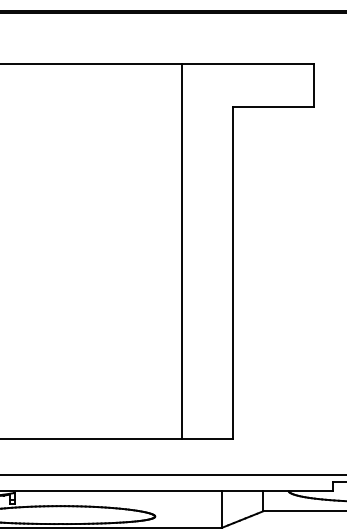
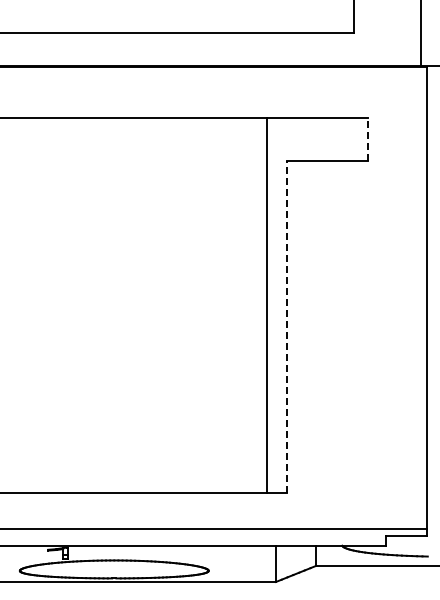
line: (313, 85) -> (367, 139), solid -> dashed
line: (181, 251) -> (266, 305), moved
line: (232, 273) -> (286, 327), solid -> dashed

